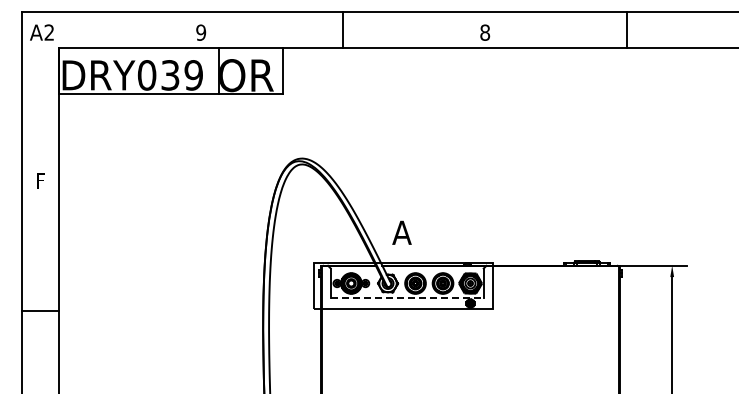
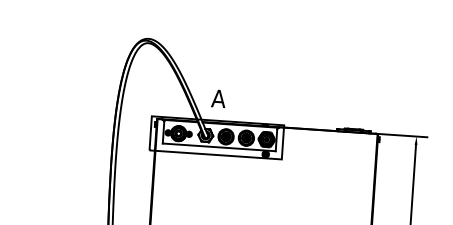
line: (407, 298) -> (219, 147), dashed -> solid

